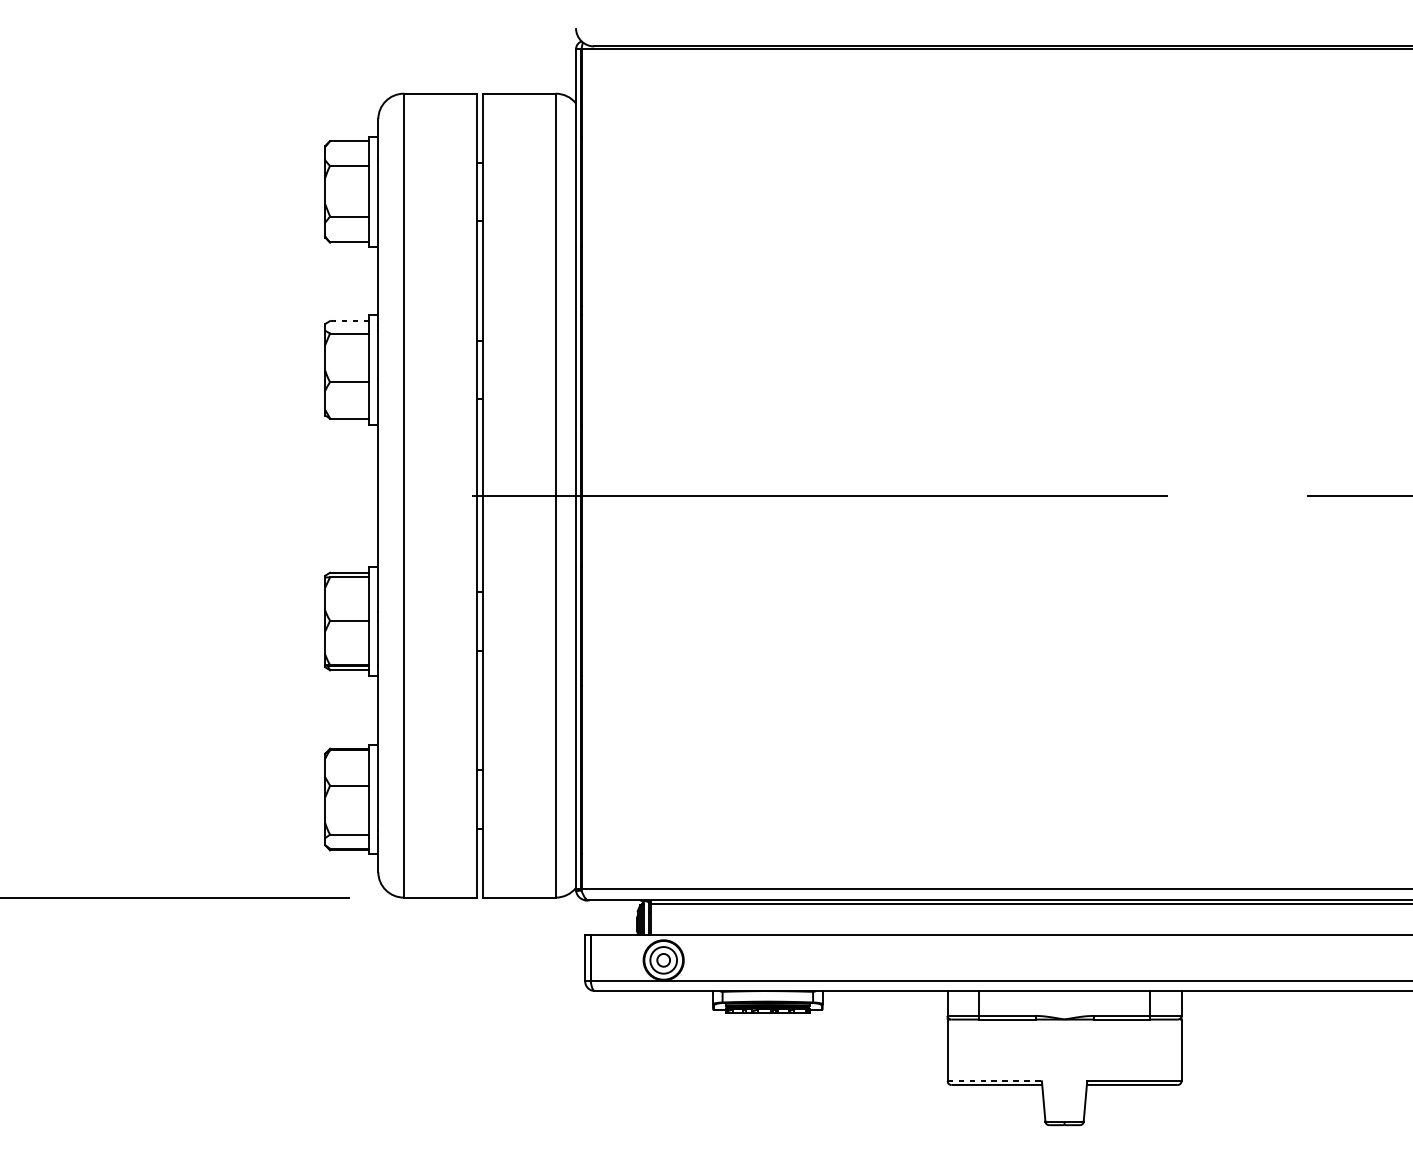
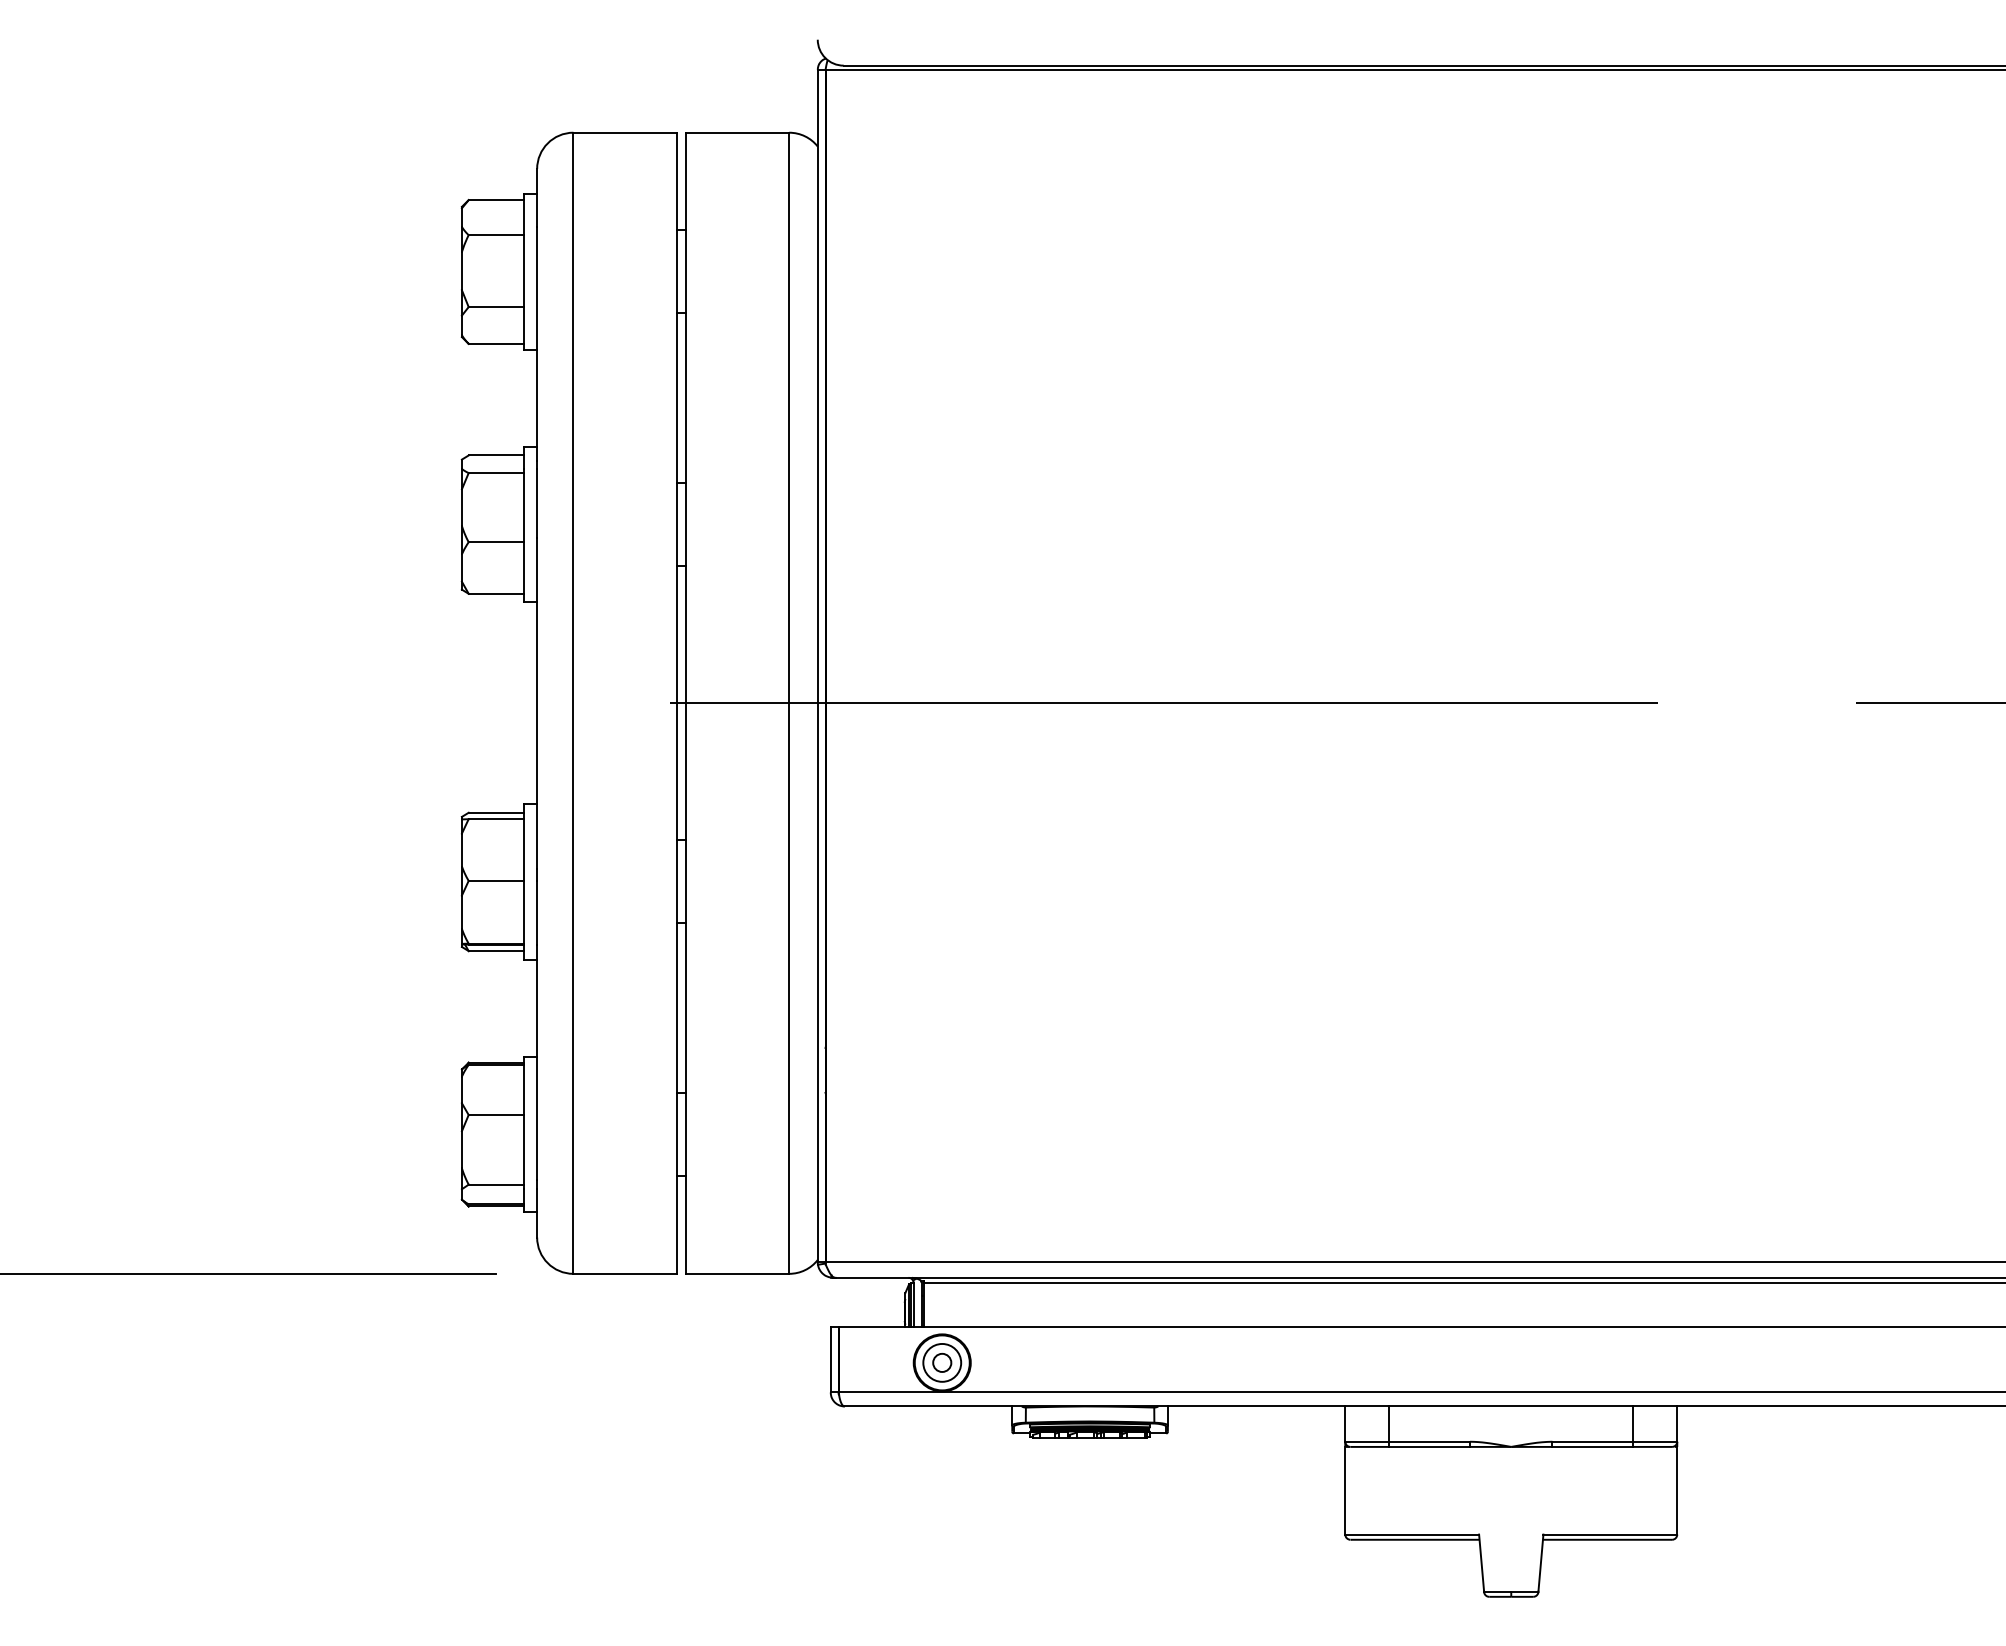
line: (349, 321) -> (496, 455), dashed -> solid
line: (994, 1081) -> (1412, 1534), dashed -> solid

